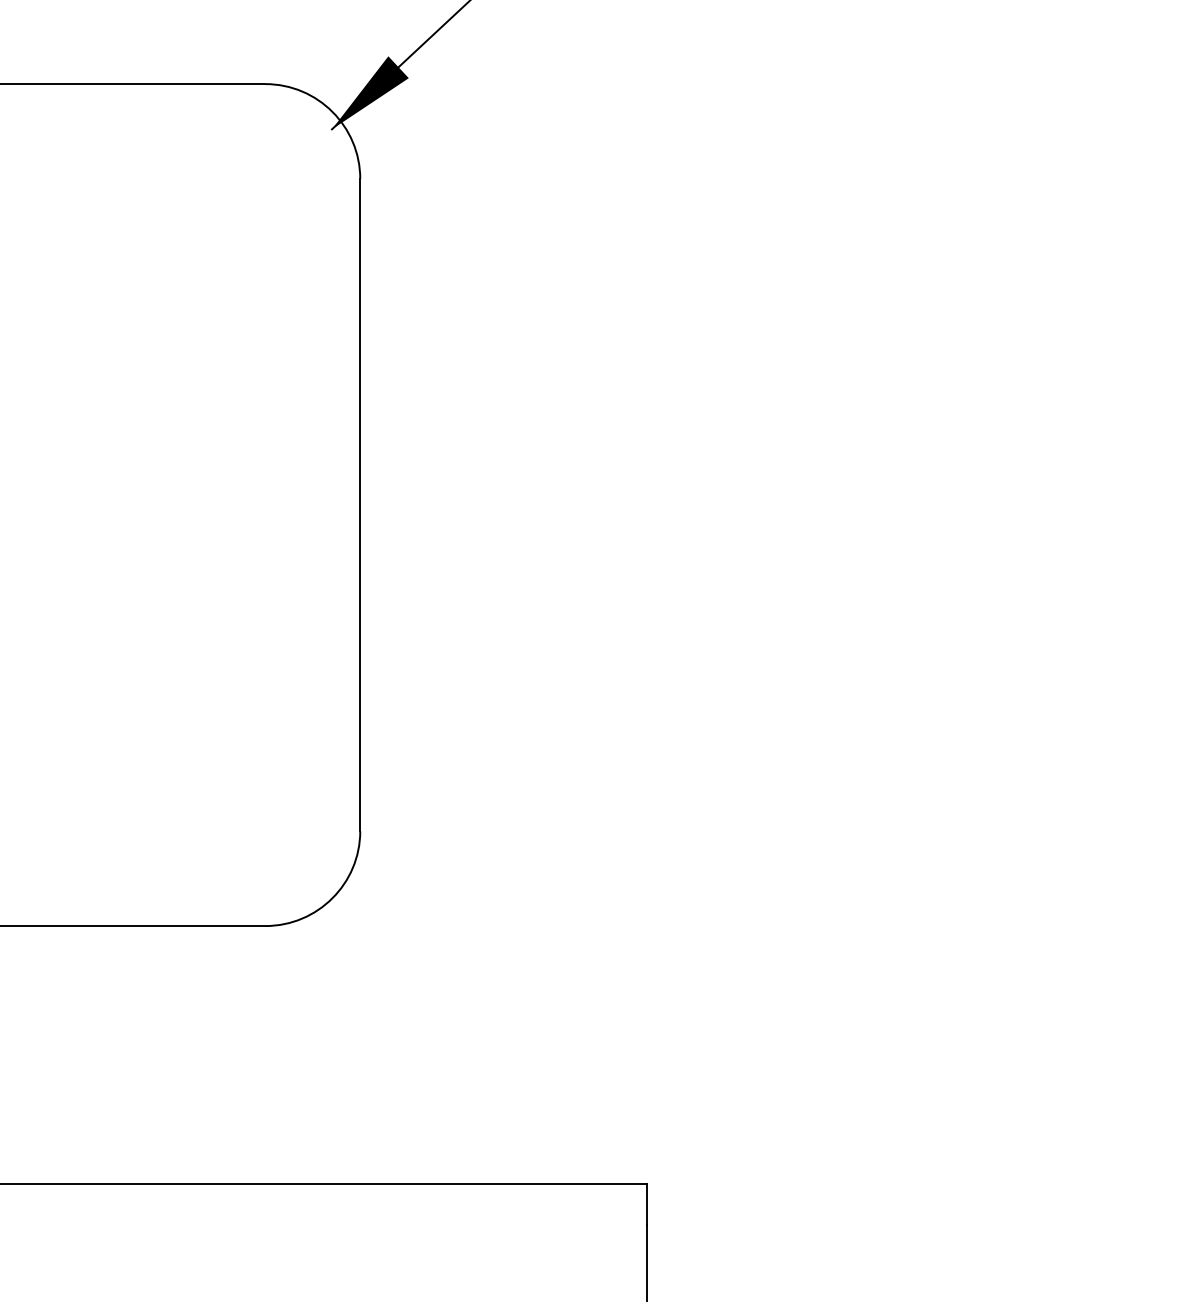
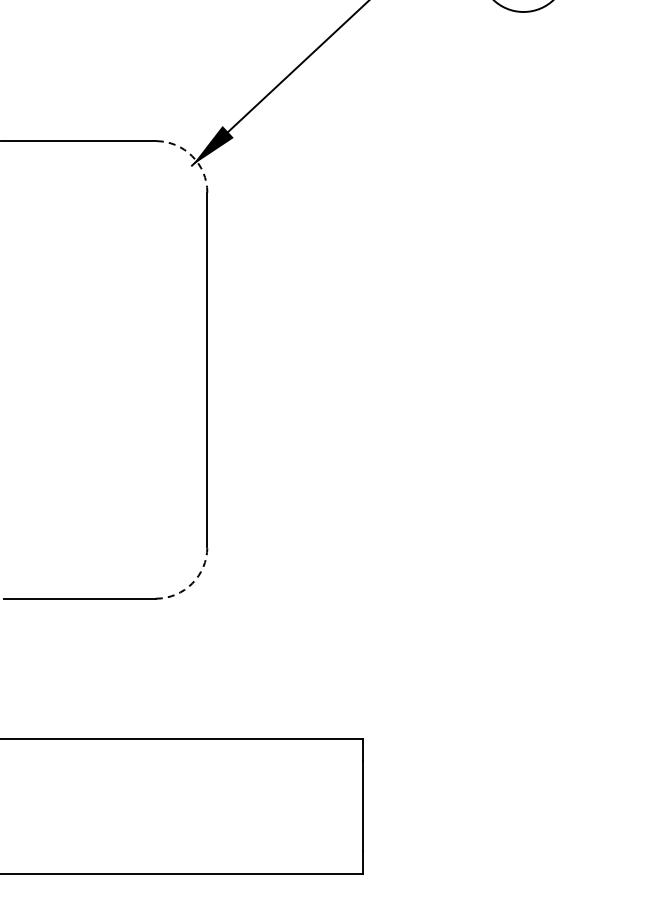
arc: (332, 112) -> (192, 156), solid -> dashed
arc: (332, 898) -> (192, 583), solid -> dashed

